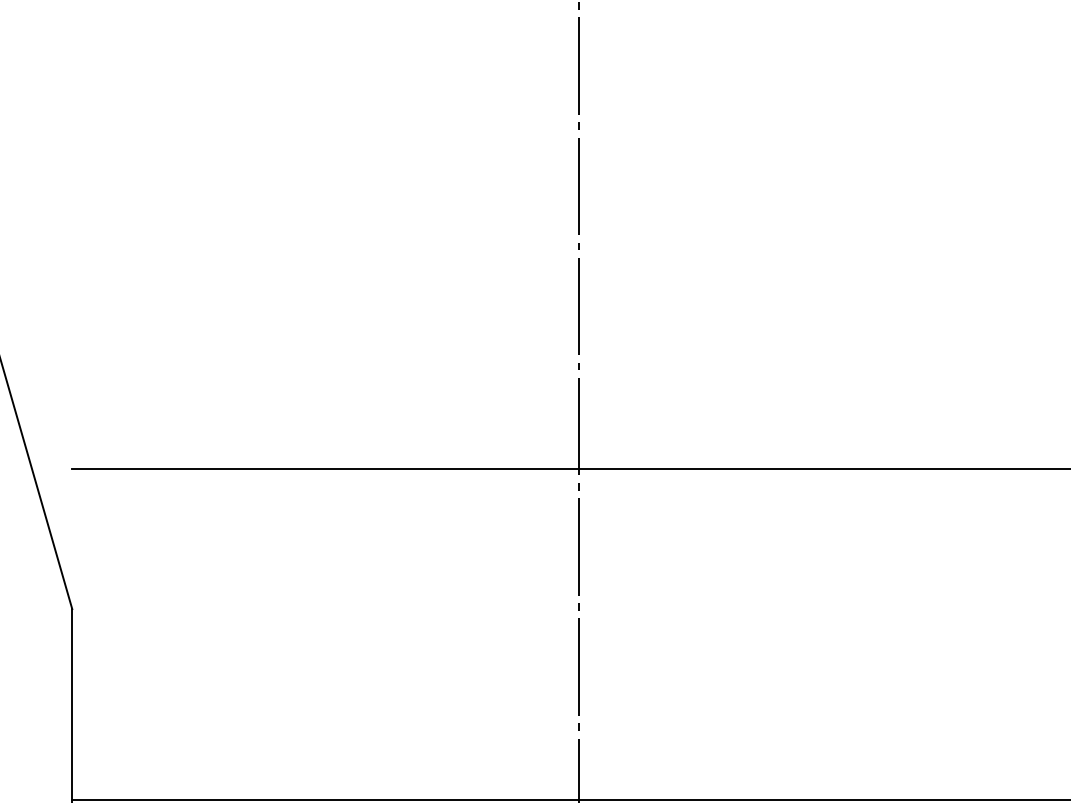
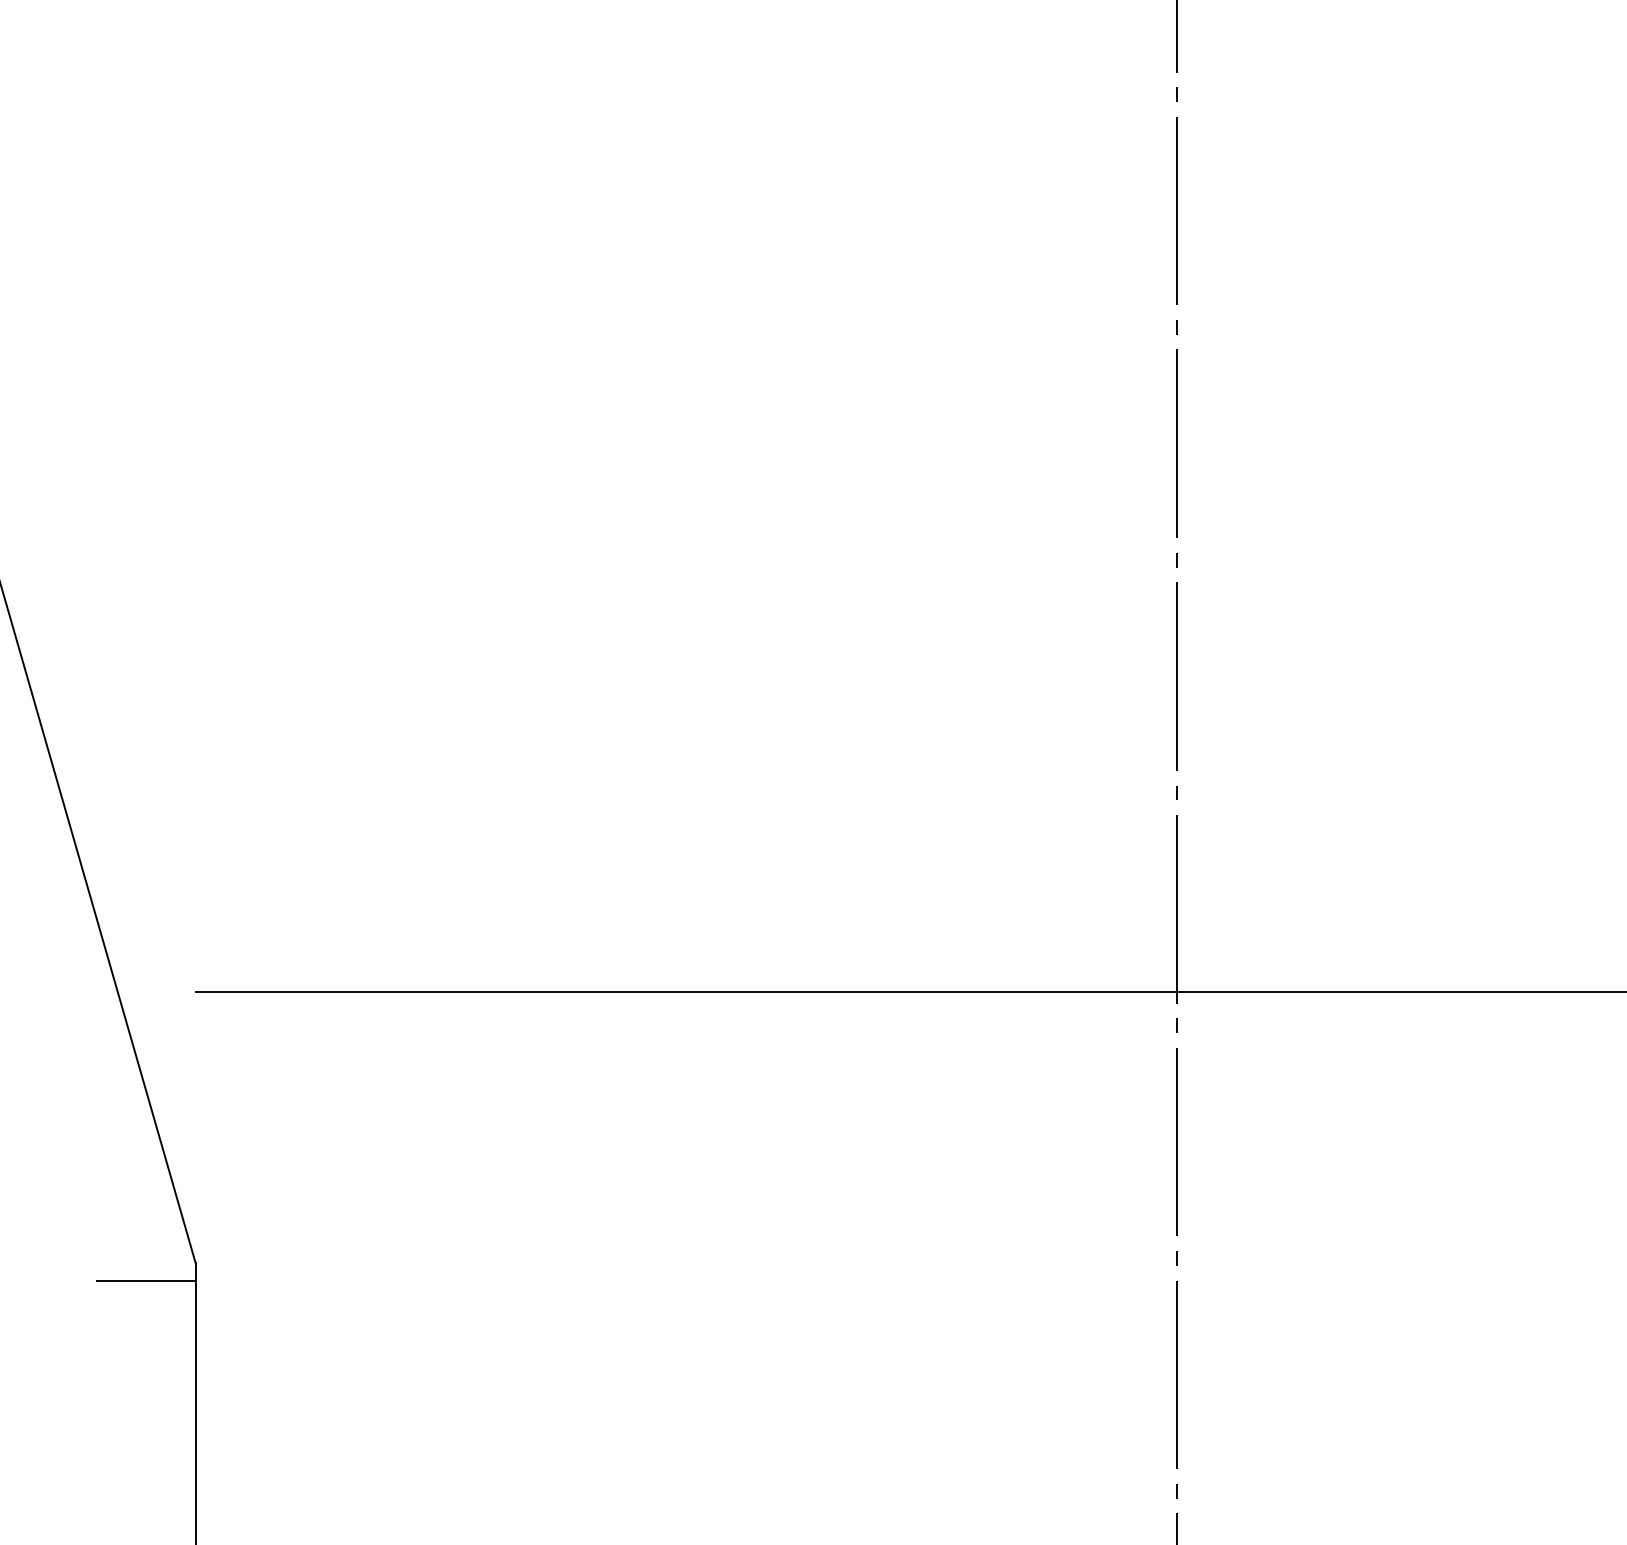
line: (46, 618) -> (145, 1280), added

